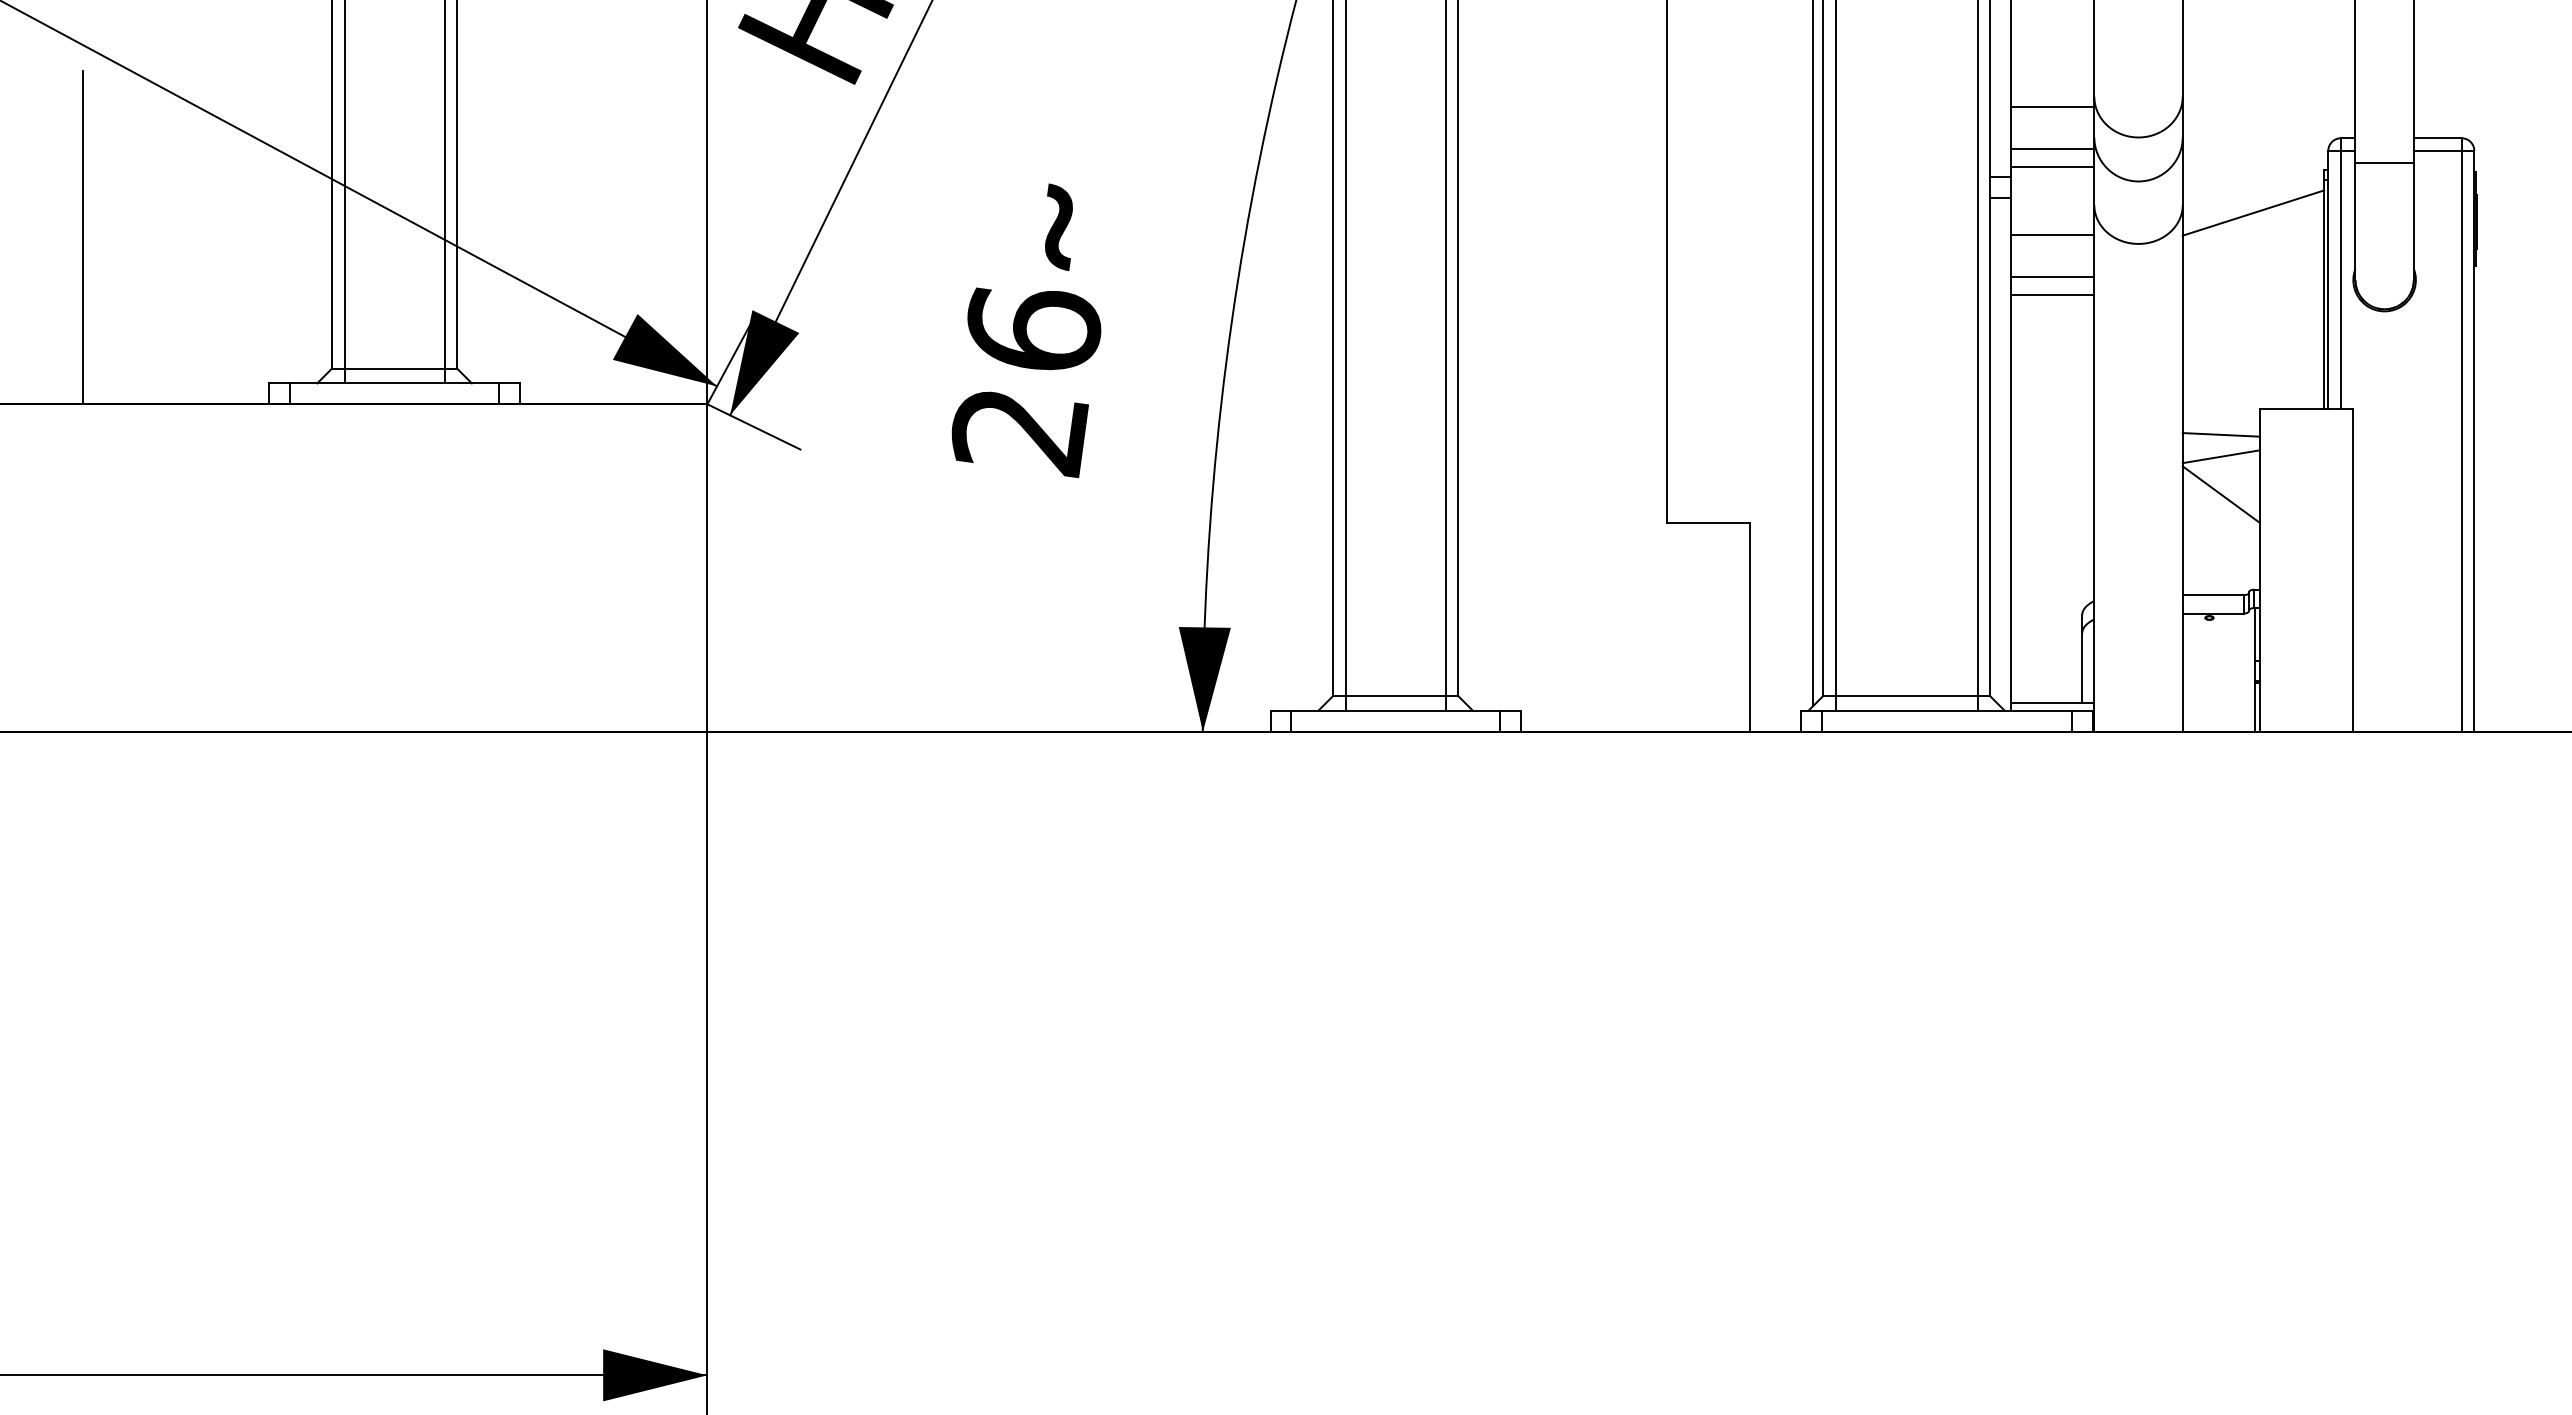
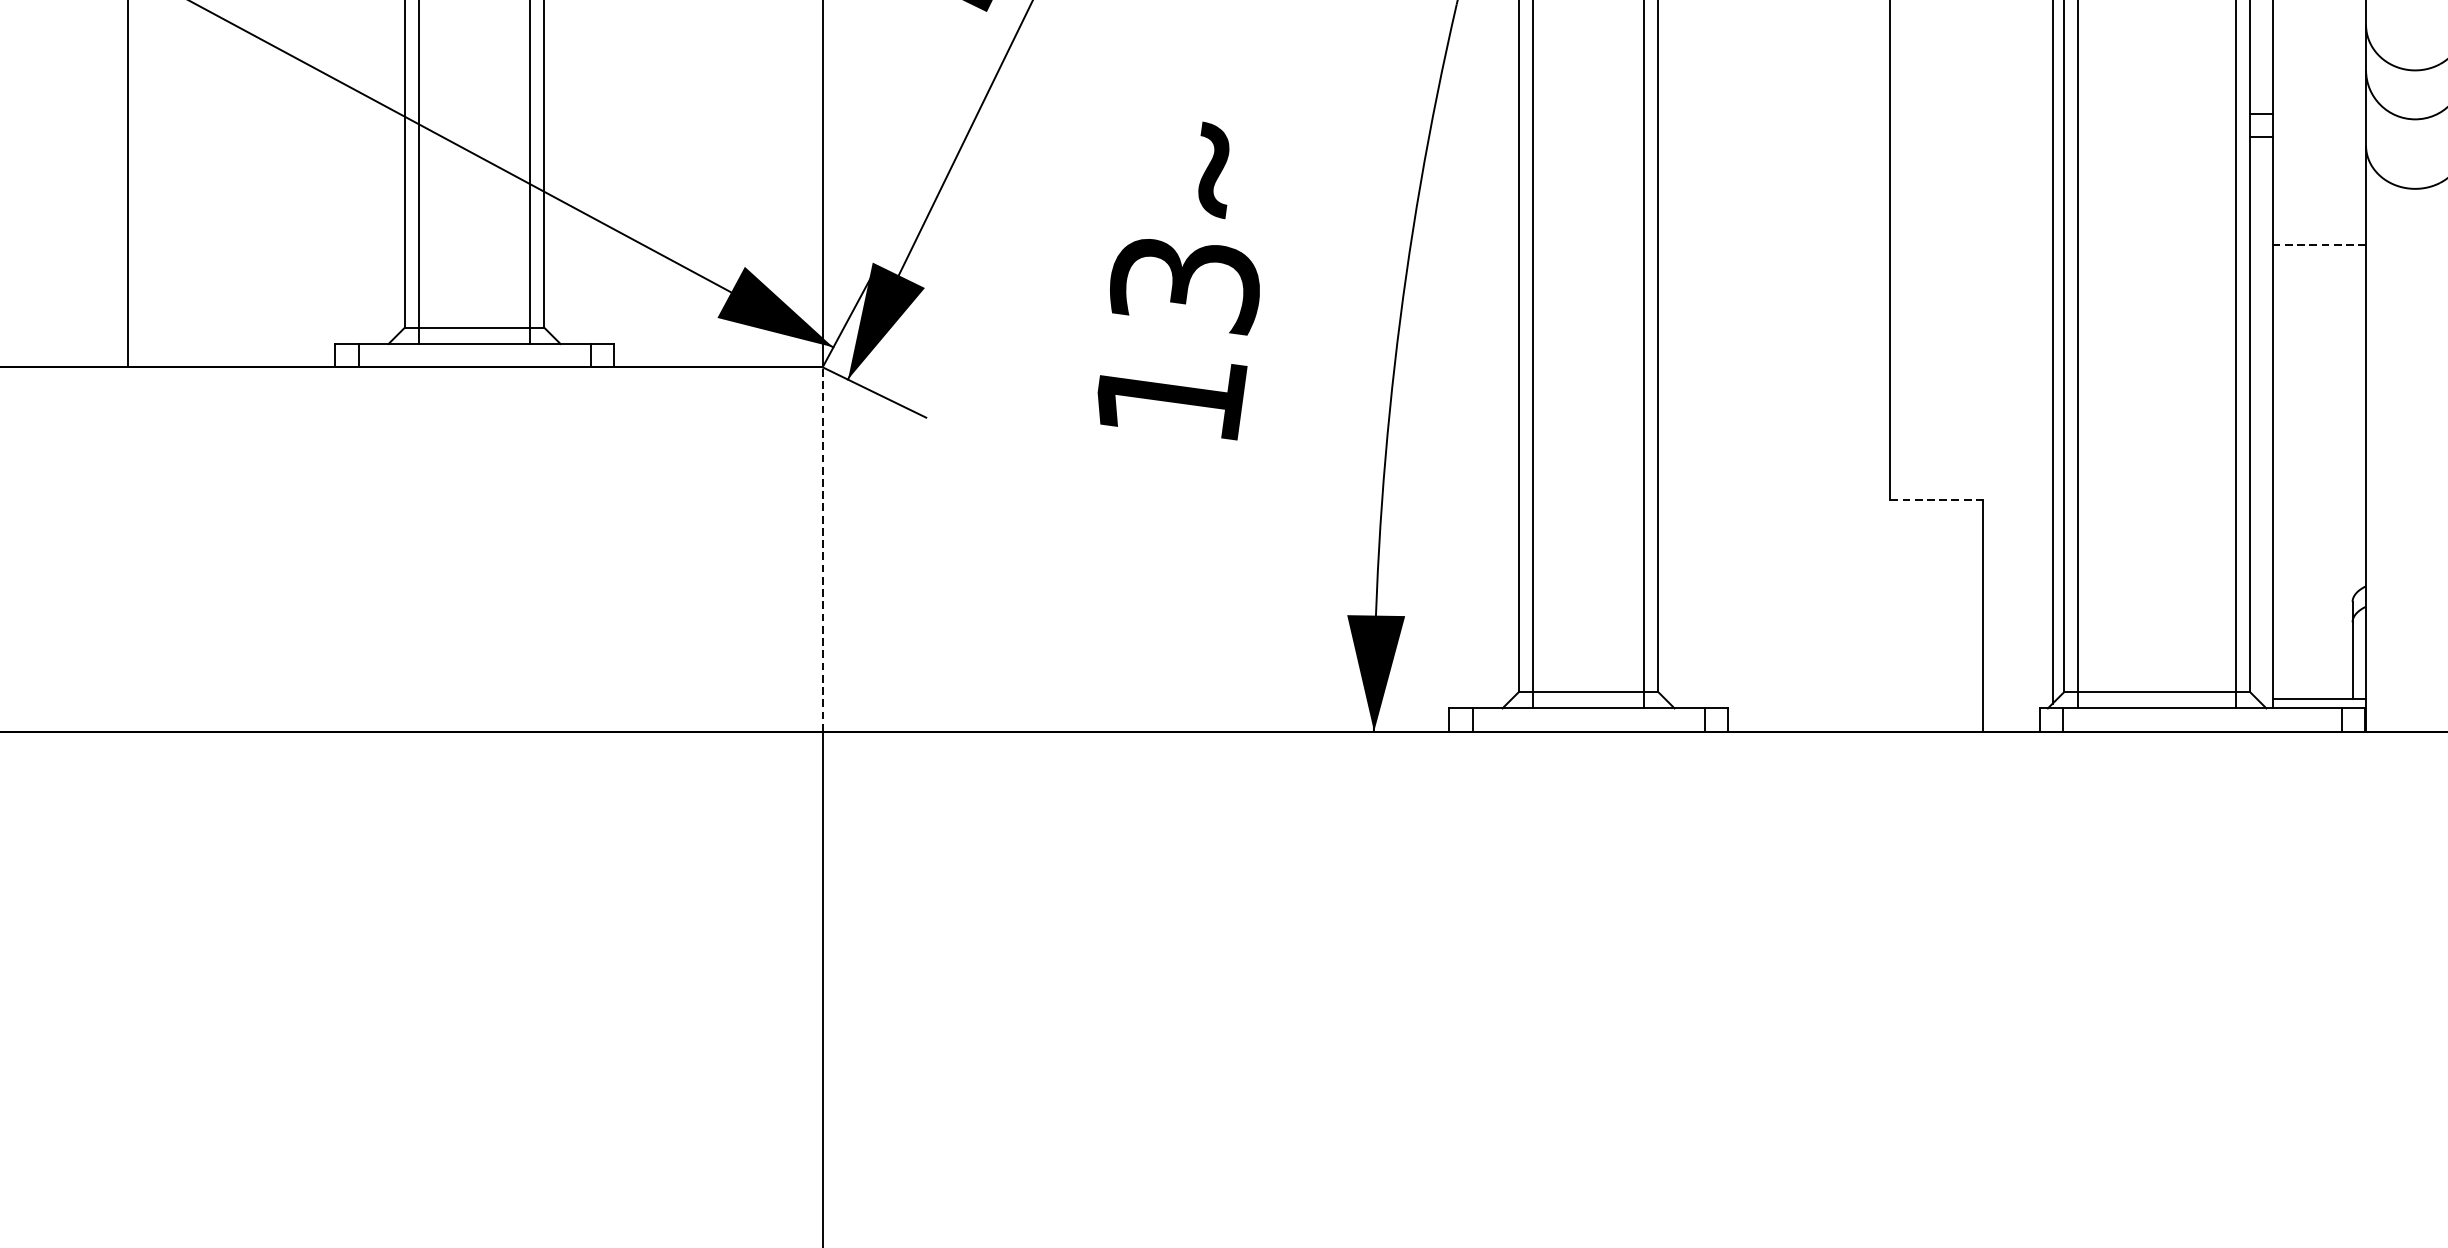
line: (2052, 107) -> (2319, 37), removed
line: (2052, 149) -> (2319, 83), removed
line: (2052, 167) -> (2319, 103), removed
line: (2052, 234) -> (2319, 178), removed
line: (2052, 276) -> (2319, 225), removed
line: (2052, 294) -> (2319, 245), solid -> dashed
text: (1026, 382) -> (1177, 343), 26 -> 13
line: (1708, 523) -> (1936, 499), solid -> dashed
line: (707, 567) -> (822, 548), solid -> dashed

